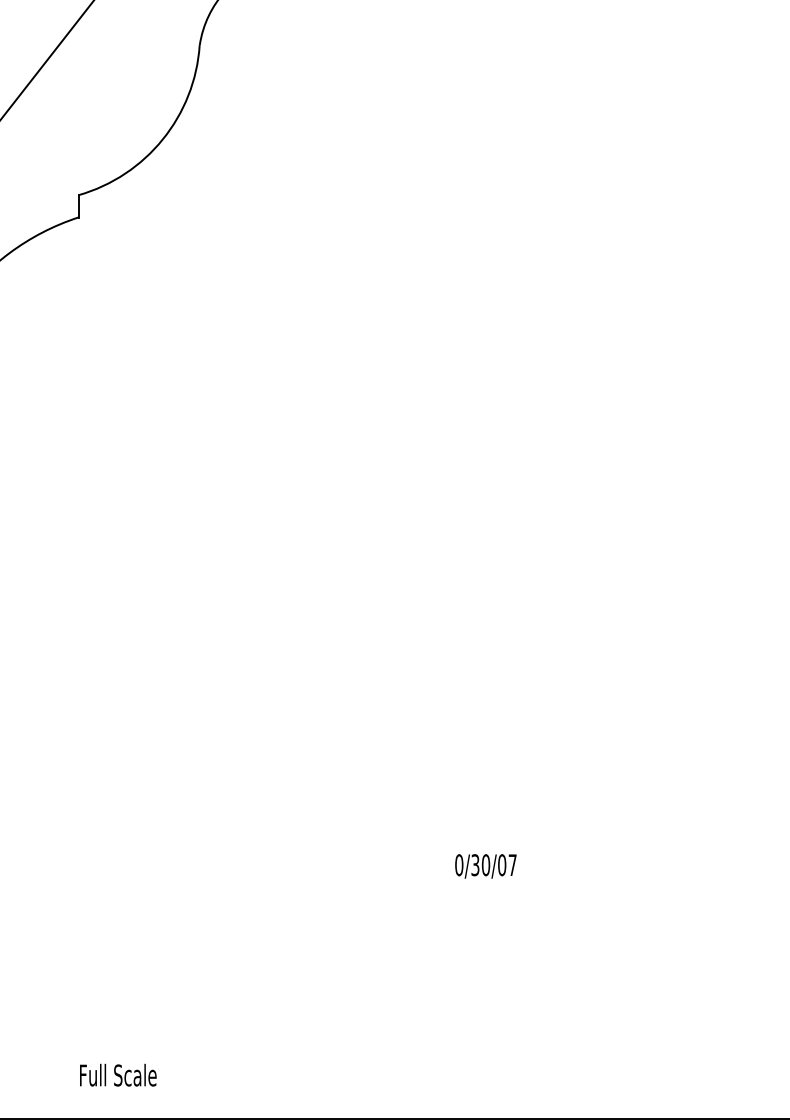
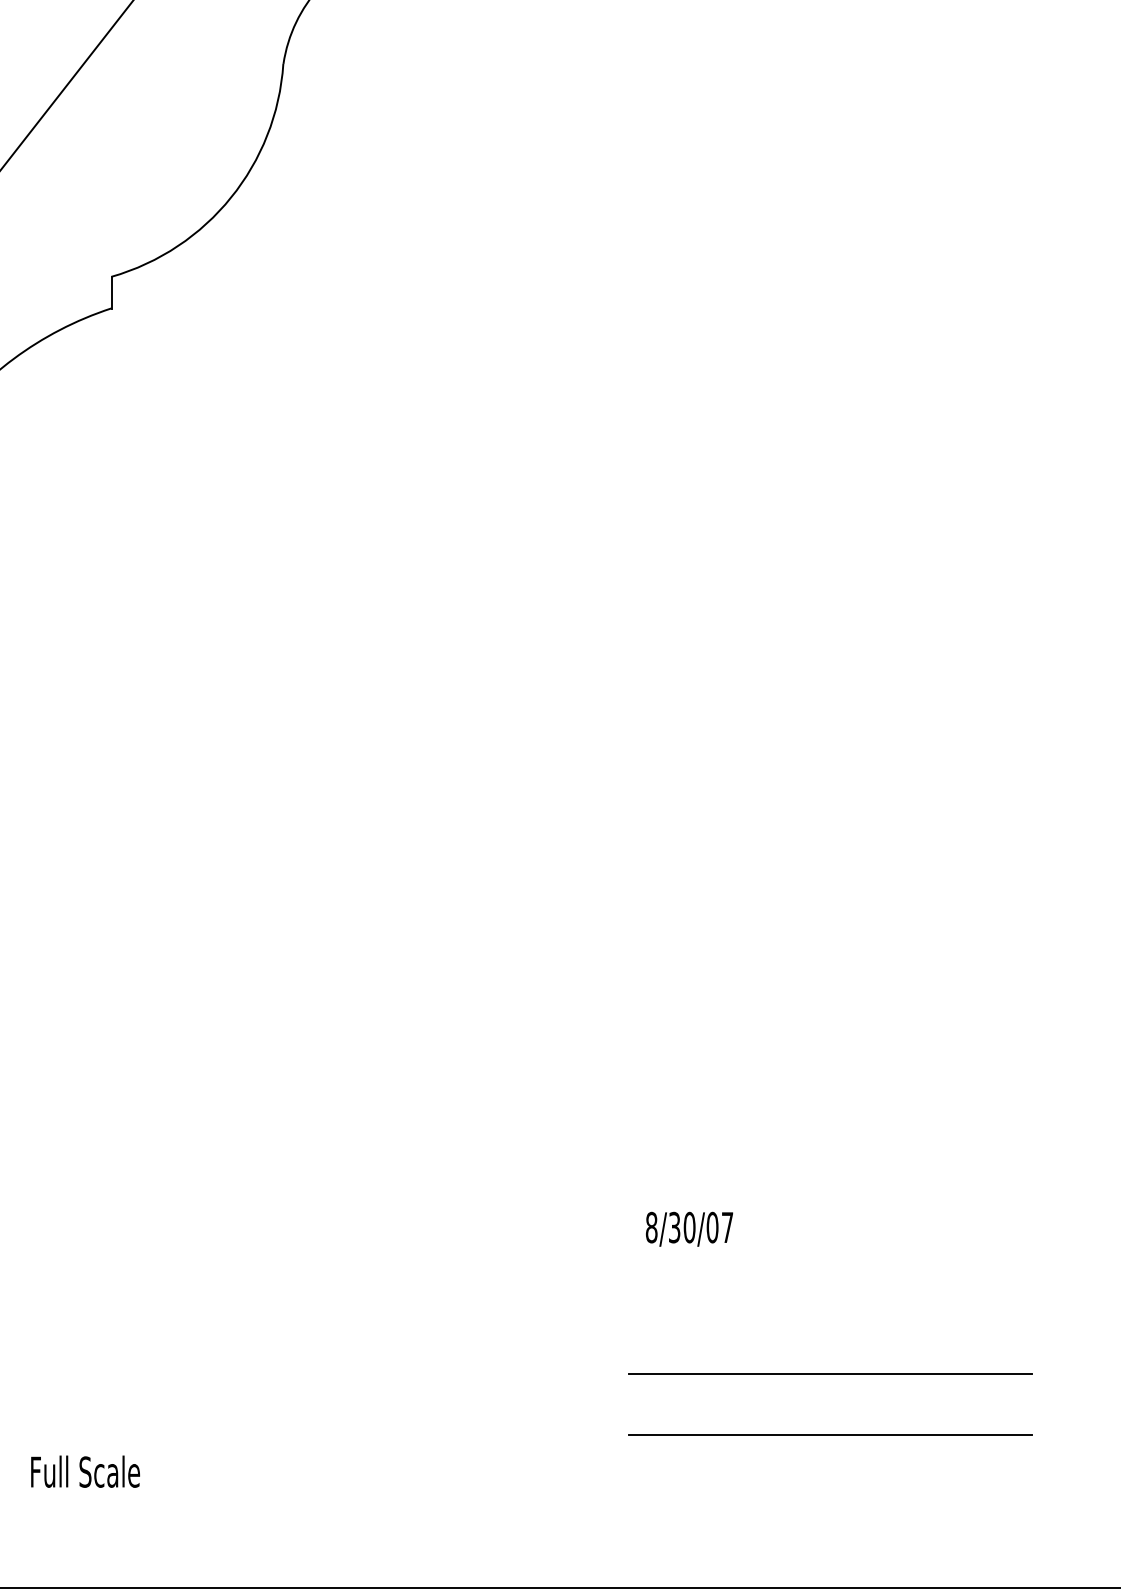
text: (459, 864) -> (652, 1226), 0/30/07 -> 8/30/07
line: (585, 968) -> (830, 1374), added
line: (585, 1010) -> (830, 1433), added
text: (118, 1074) -> (85, 1470), moved

